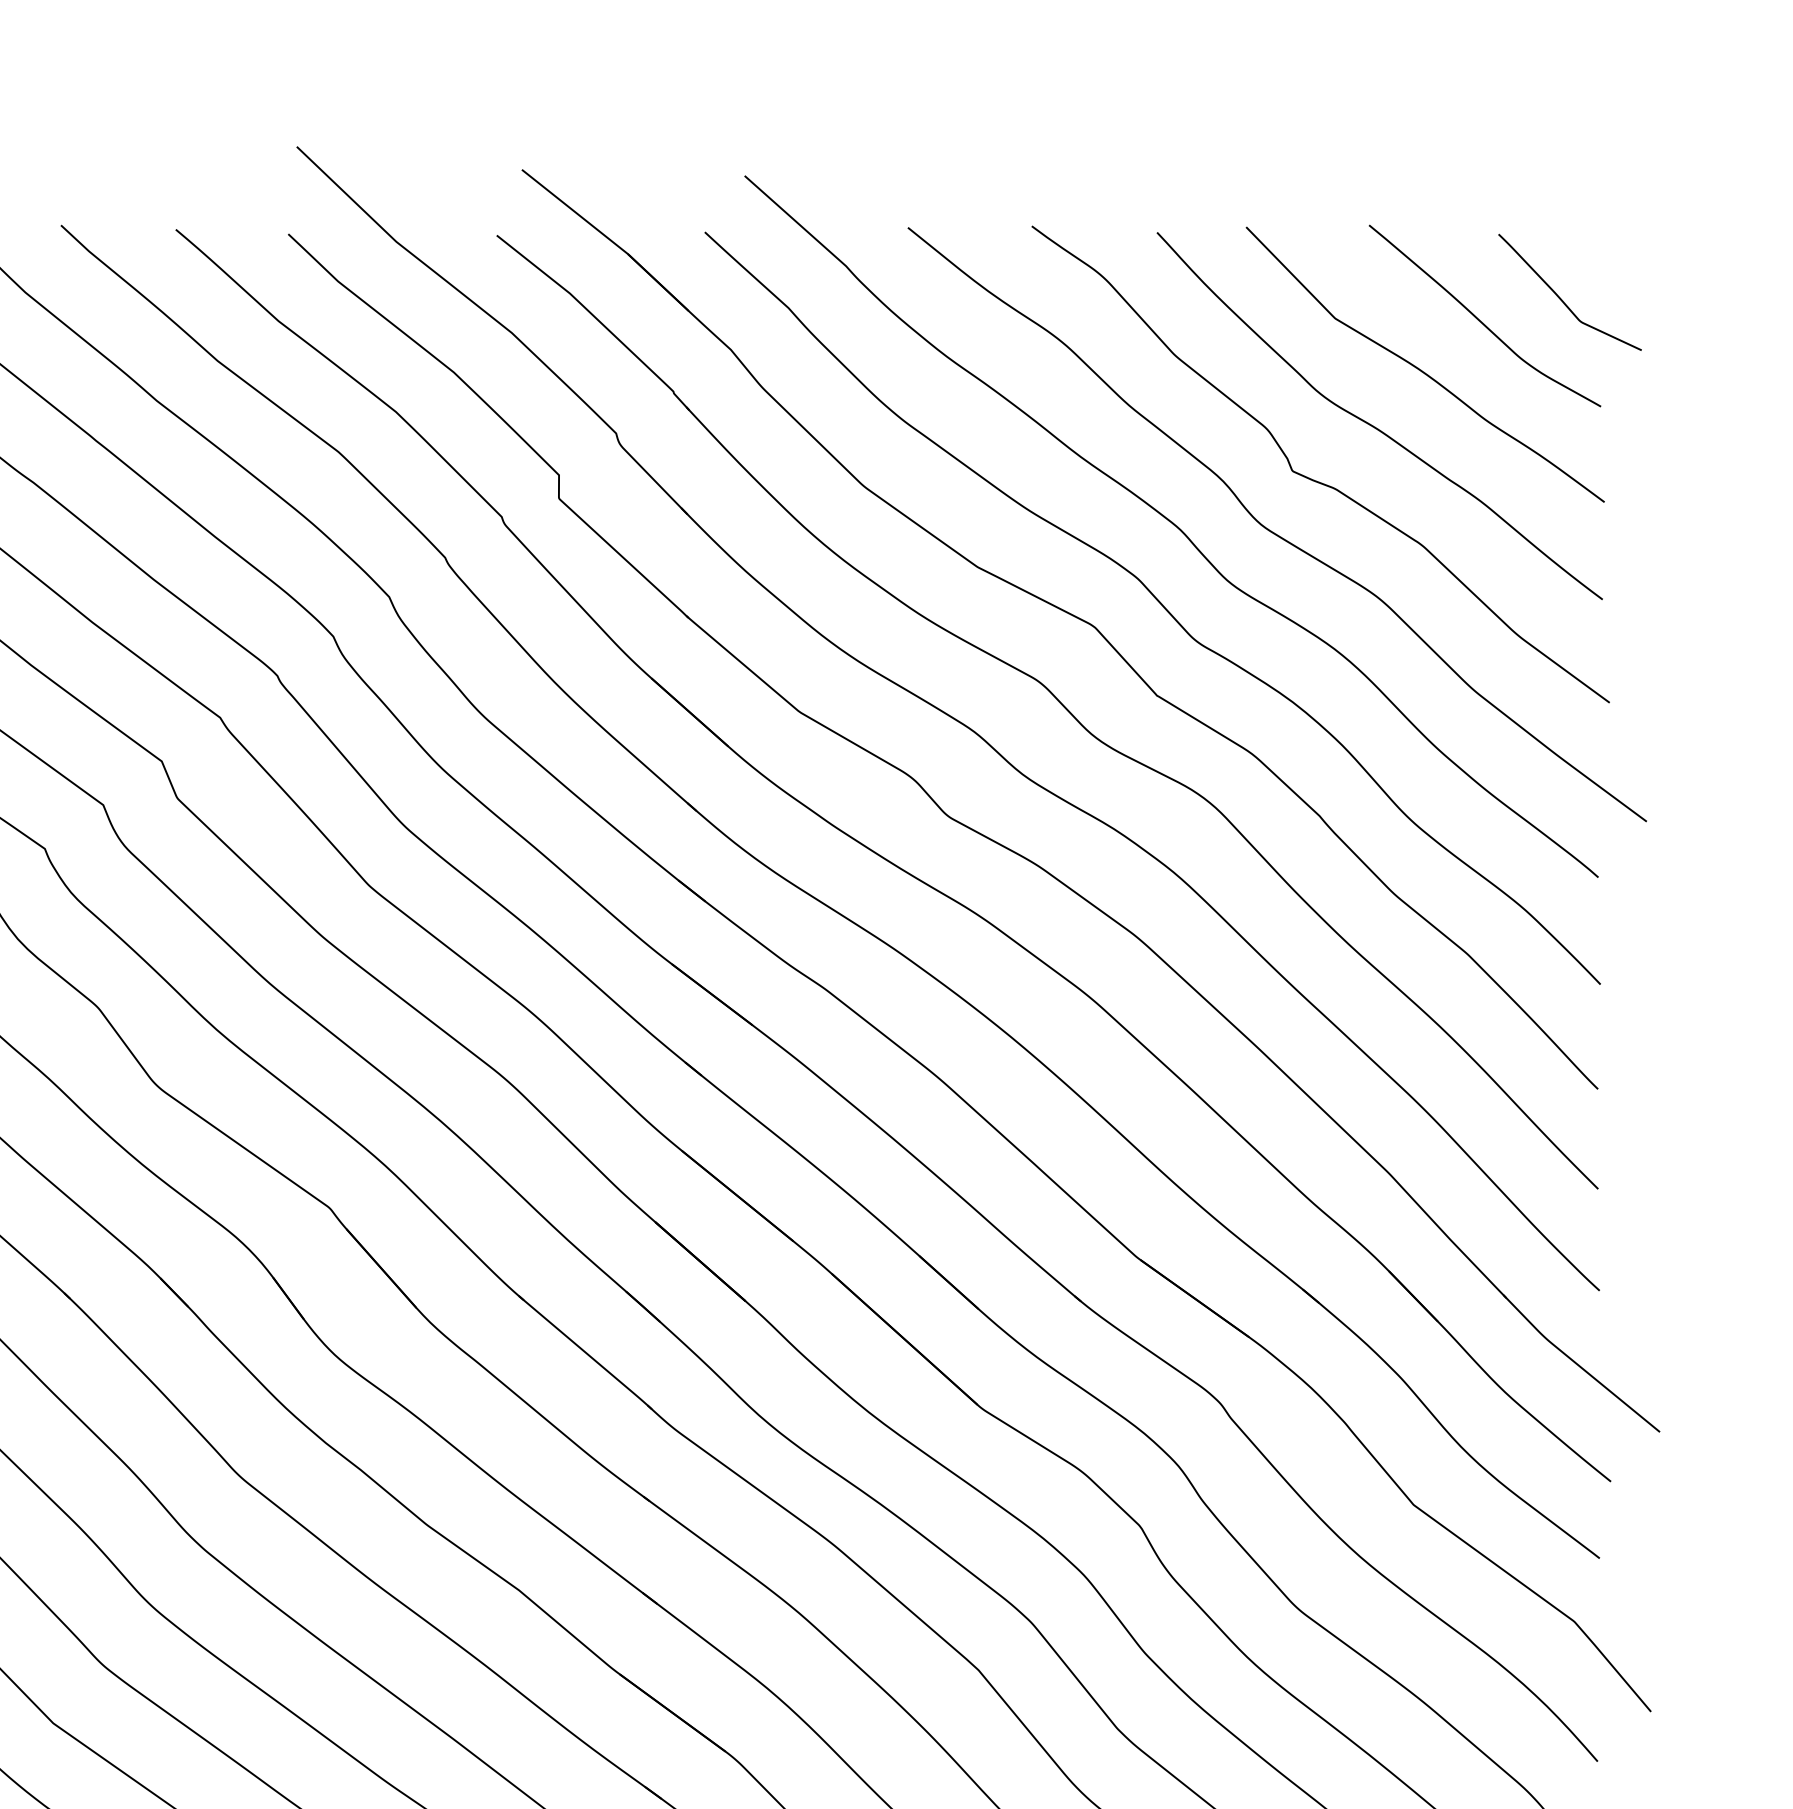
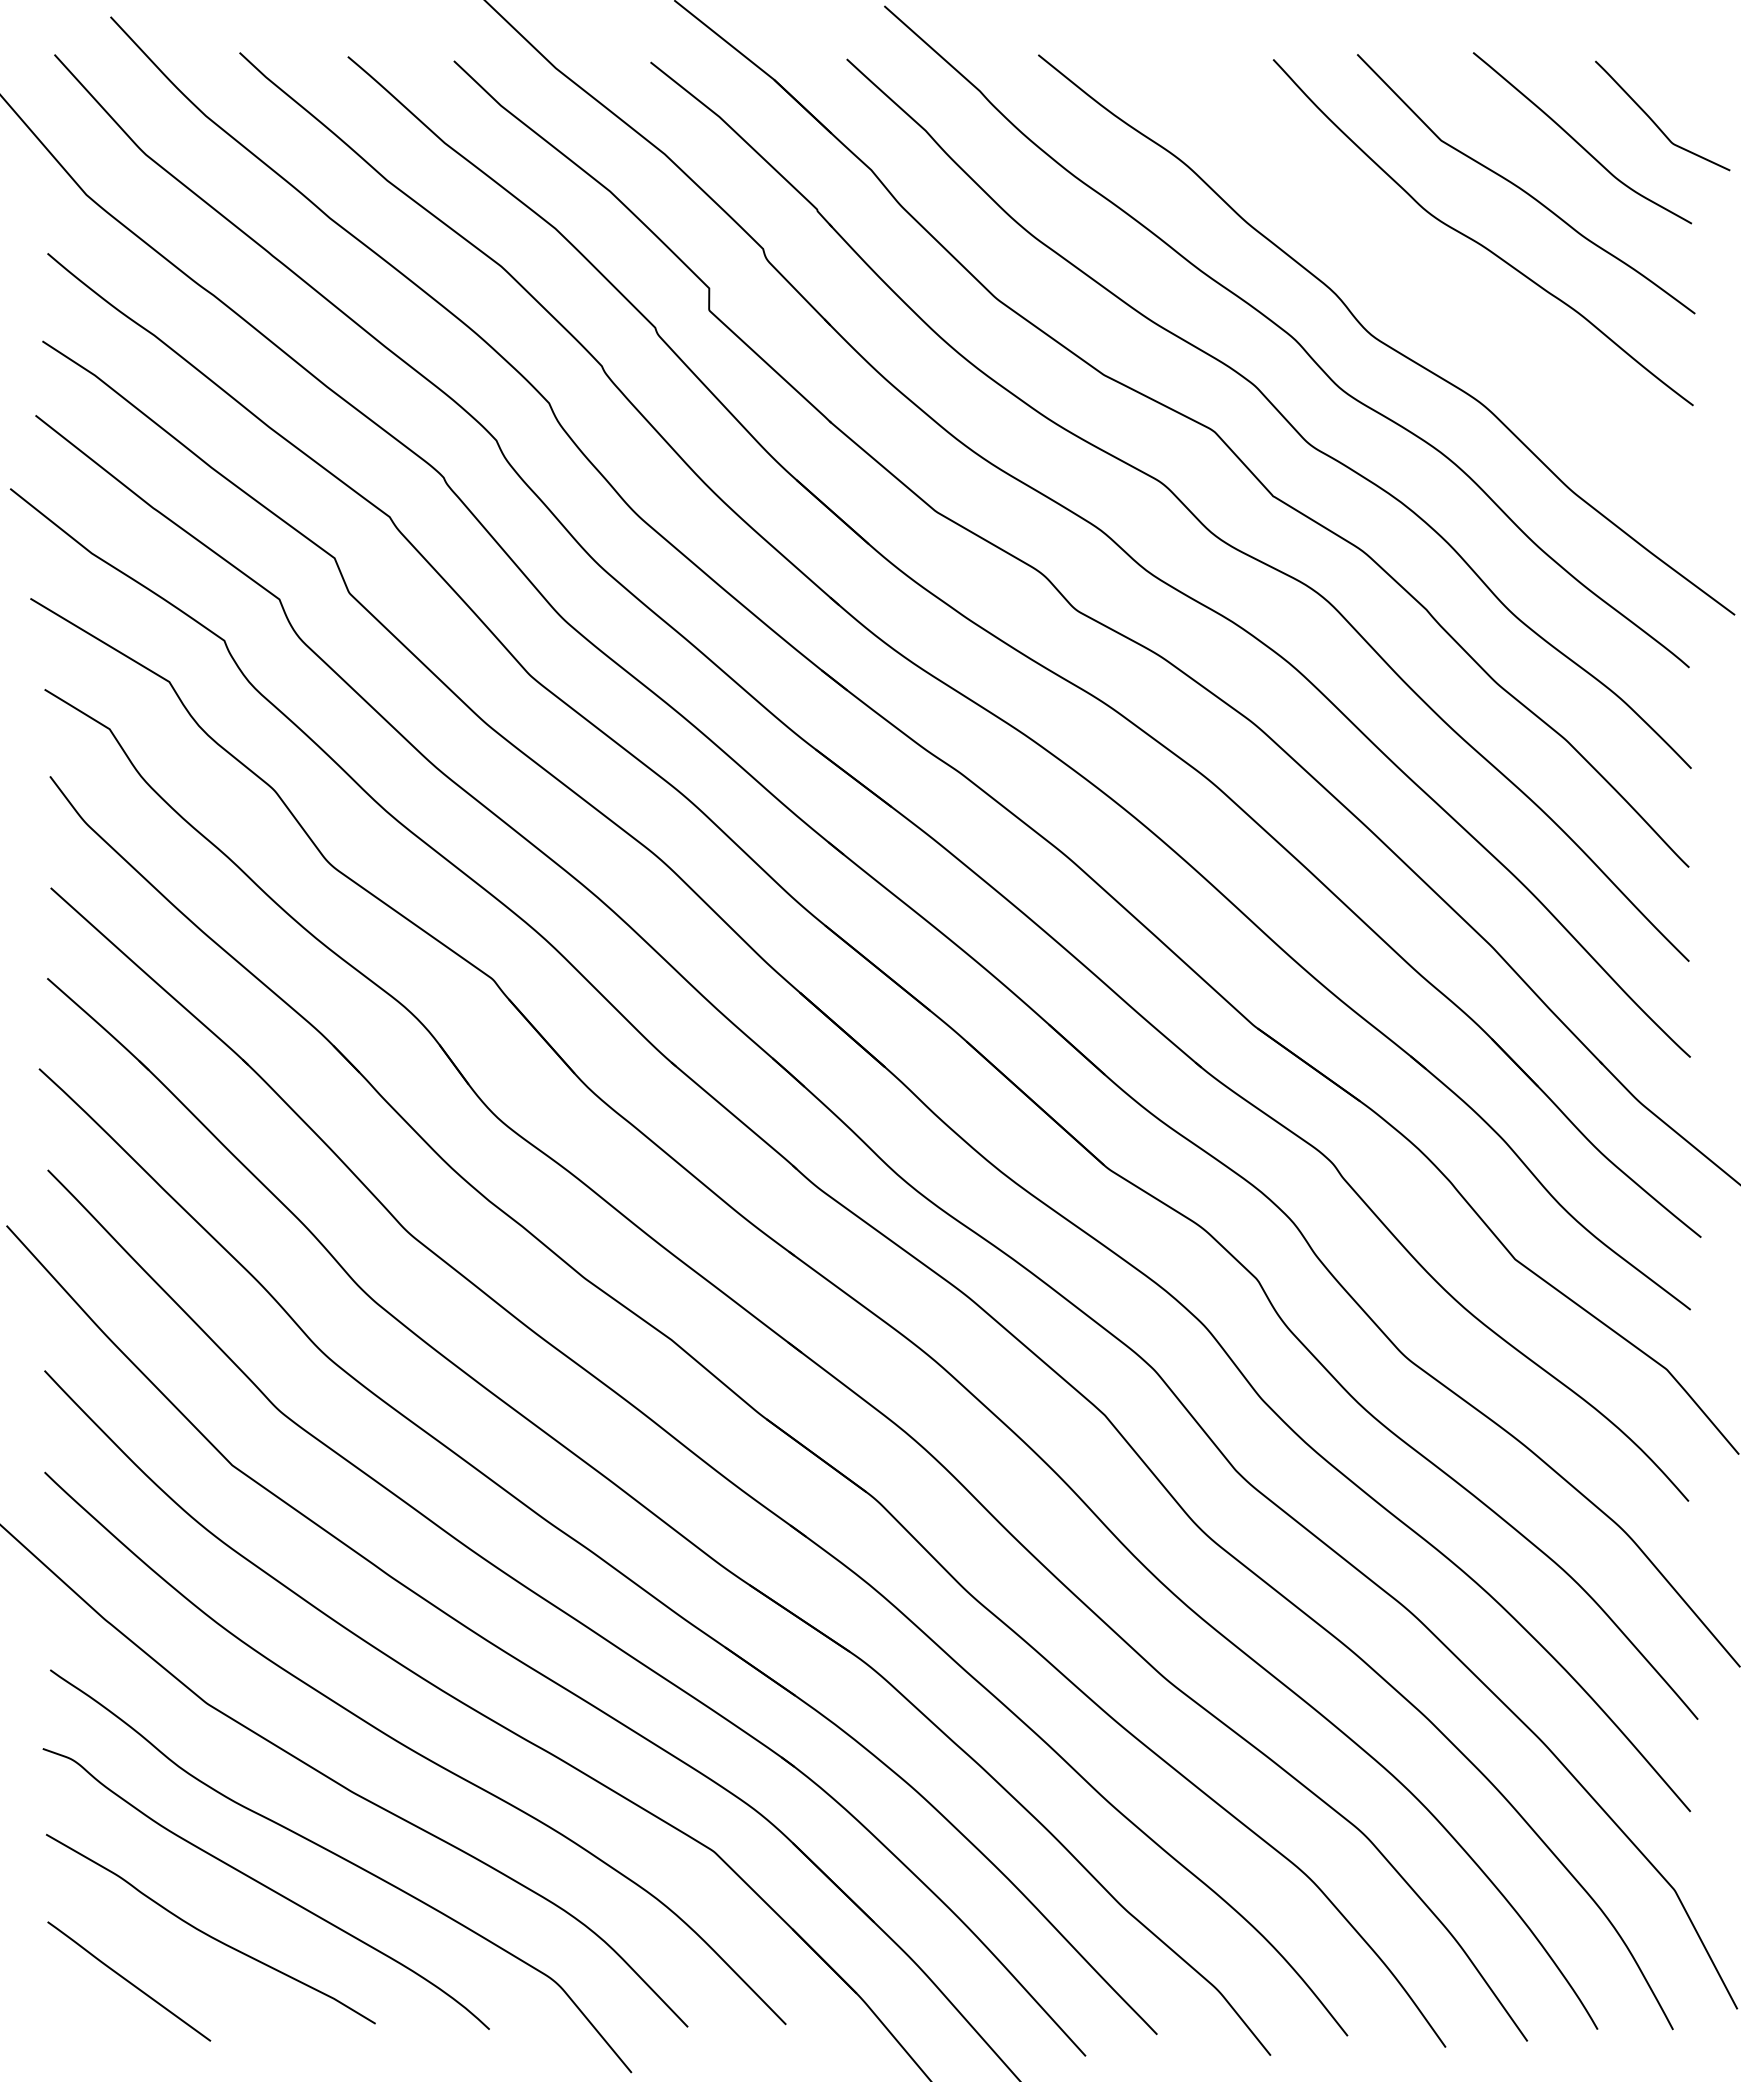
curve: (1314, 479) -> (1421, 292), removed

